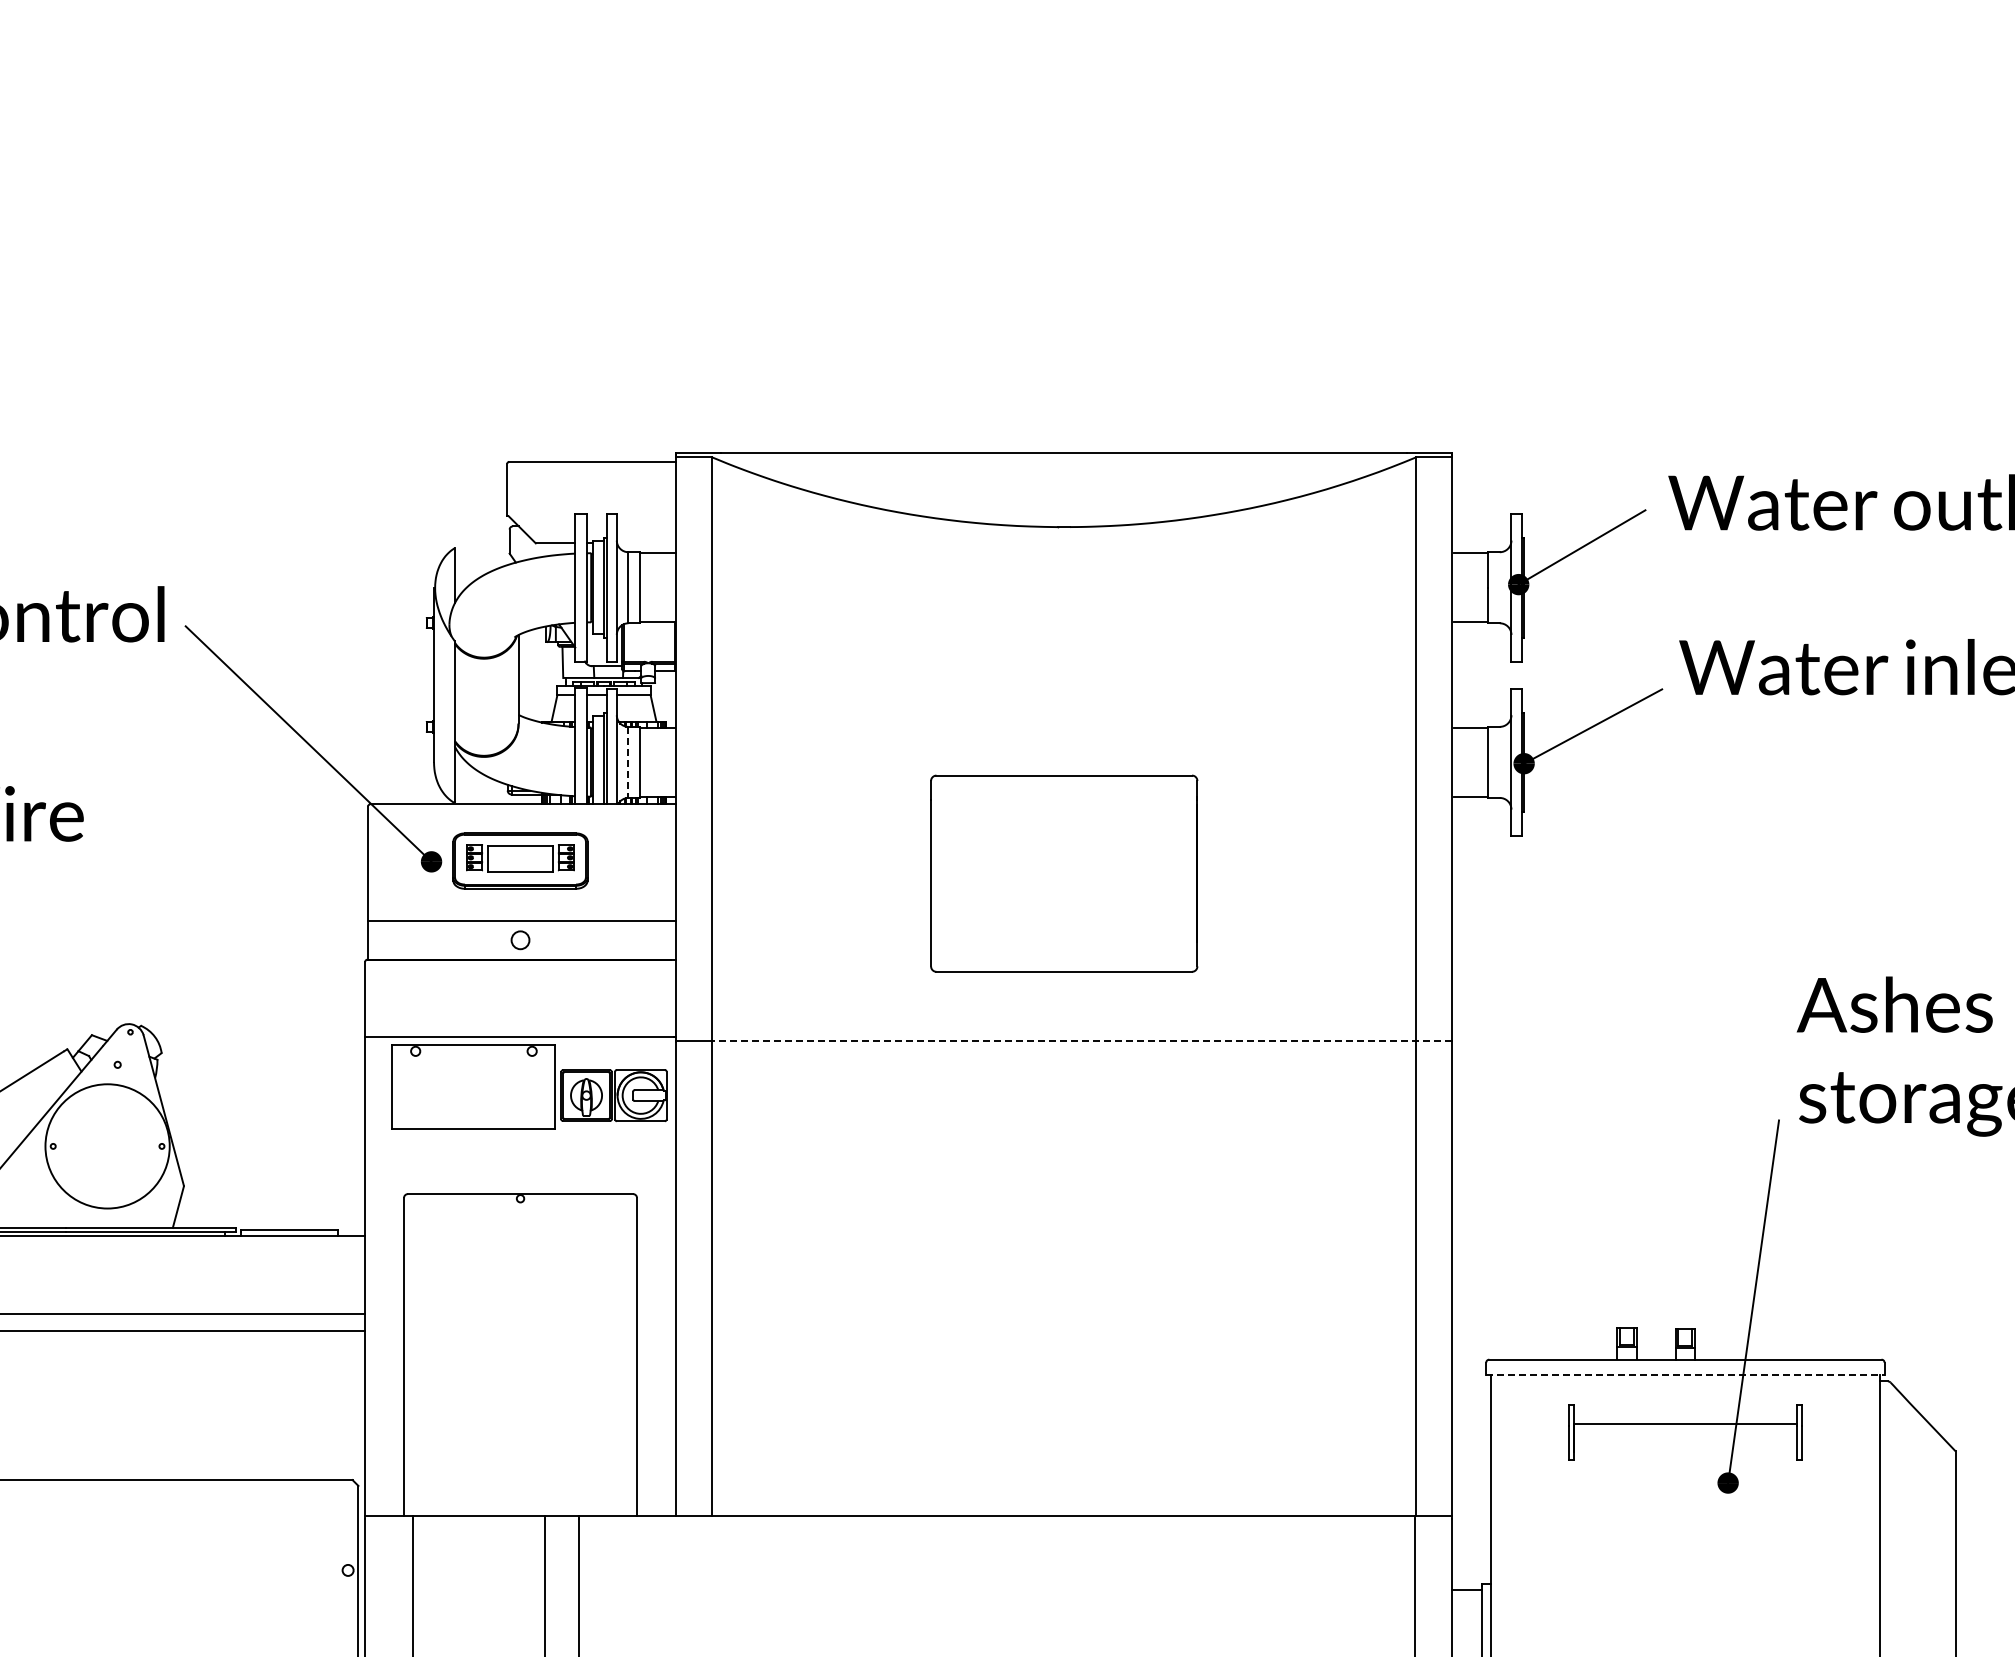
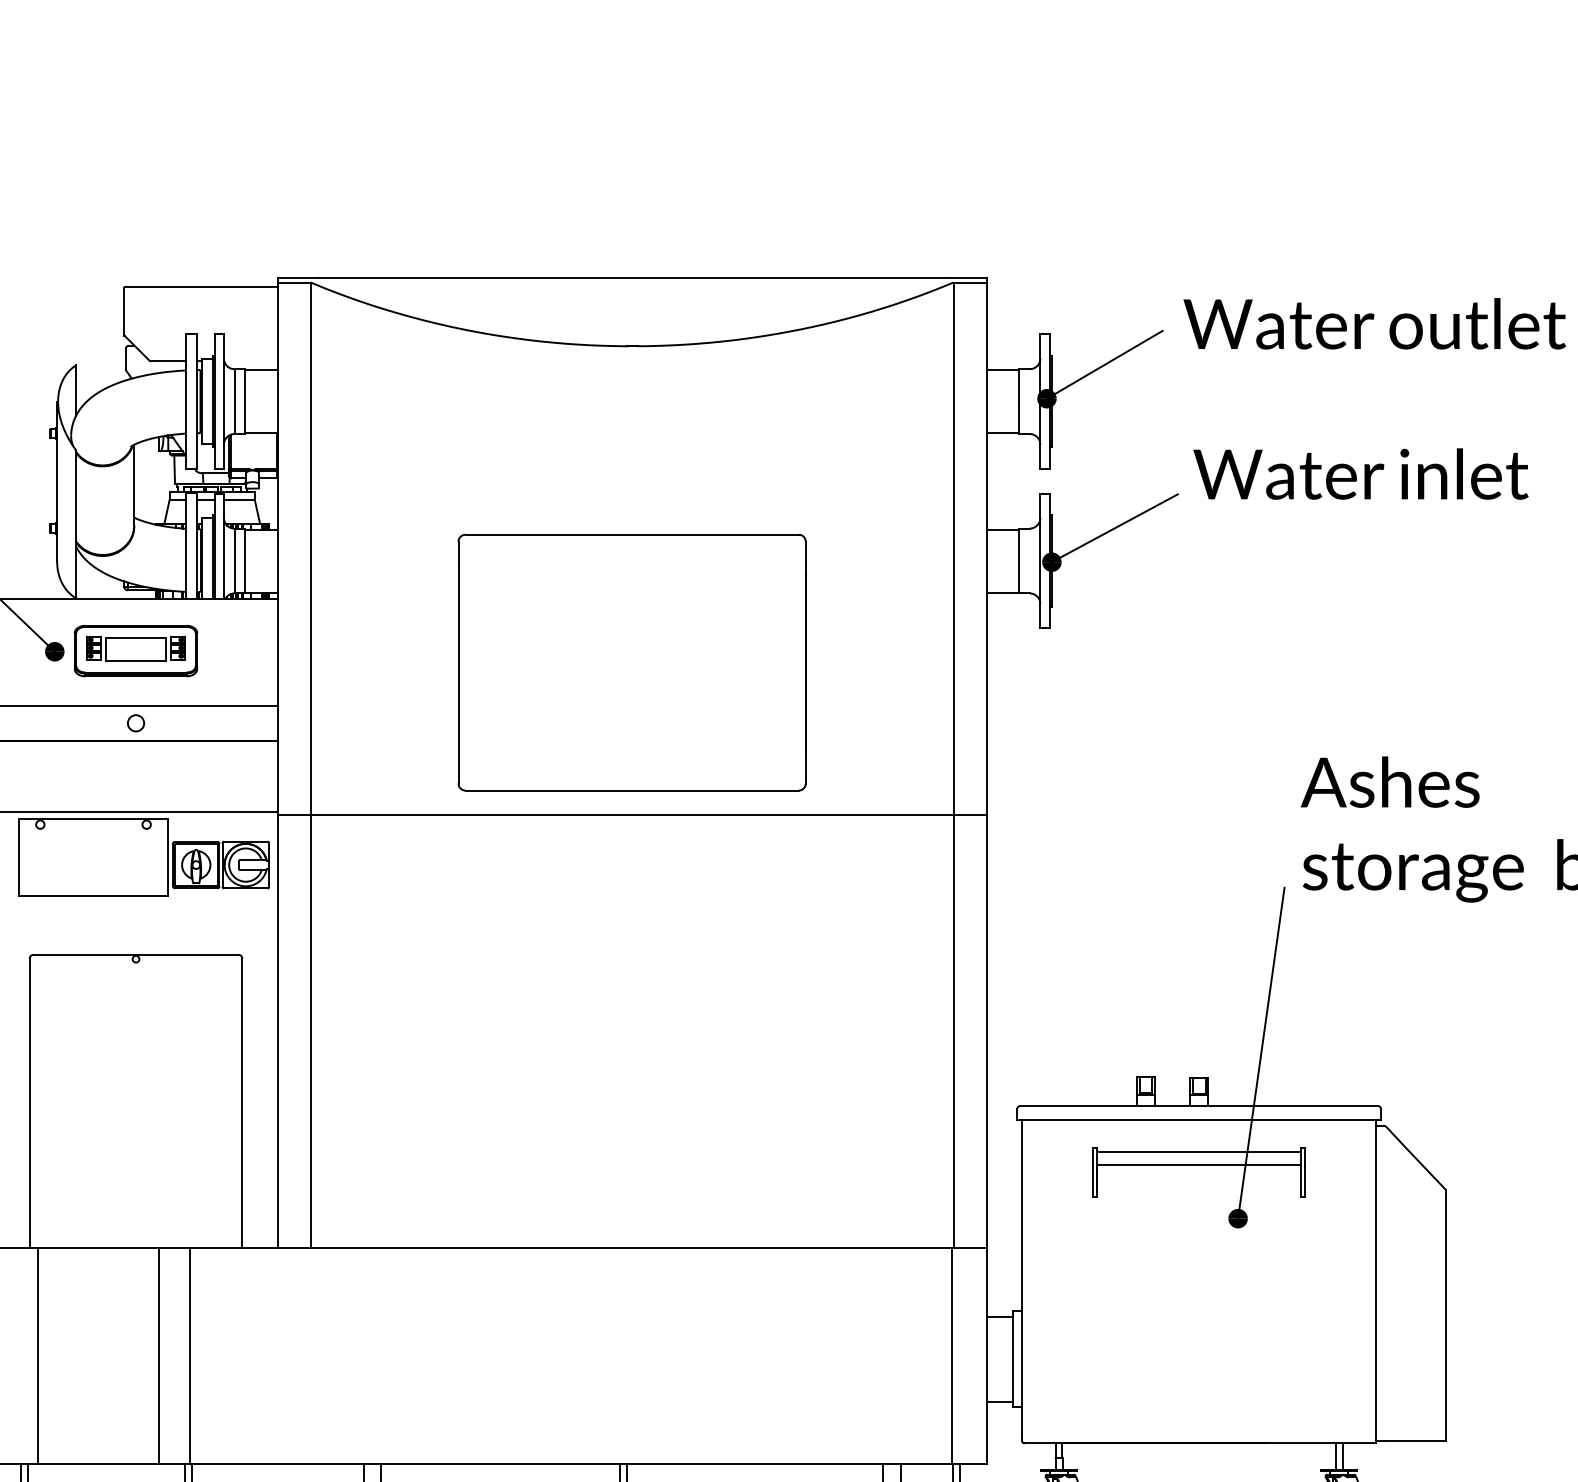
line: (628, 762) -> (234, 561), dashed -> solid
part: (1064, 873) -> (632, 662), size x1.43
line: (1081, 1041) -> (647, 815), dashed -> solid
line: (1685, 1375) -> (1199, 1120), dashed -> solid
line: (1685, 1410) -> (1199, 1152), added

